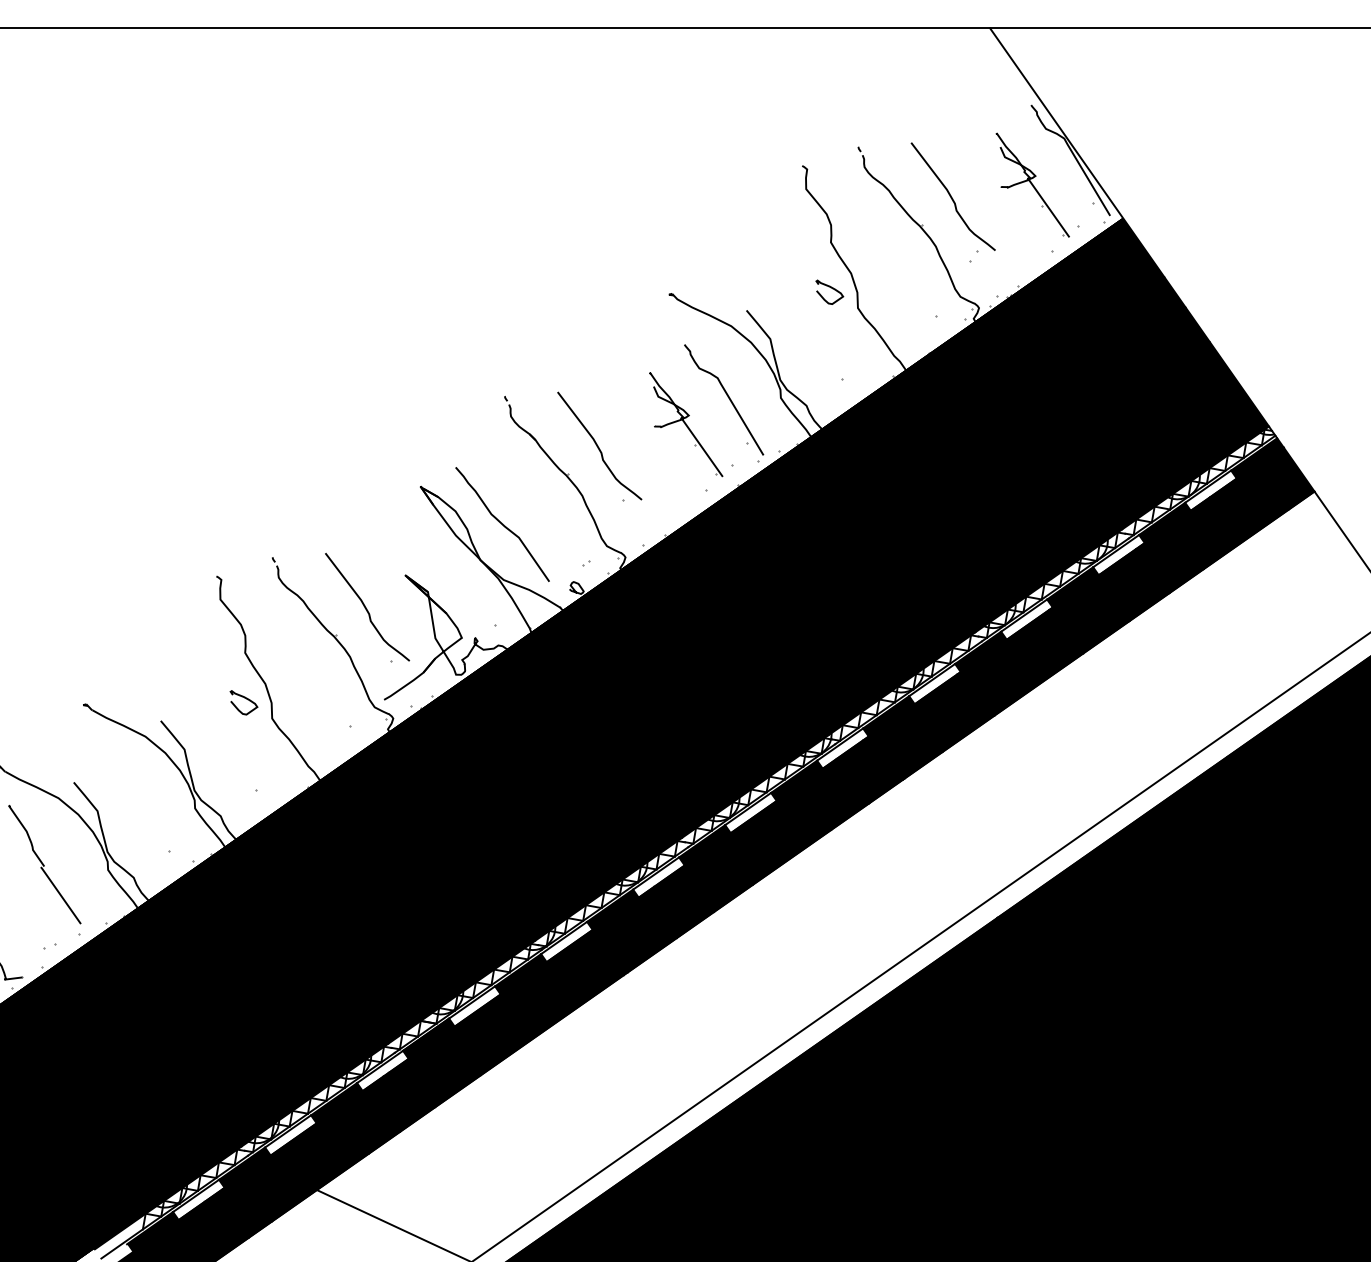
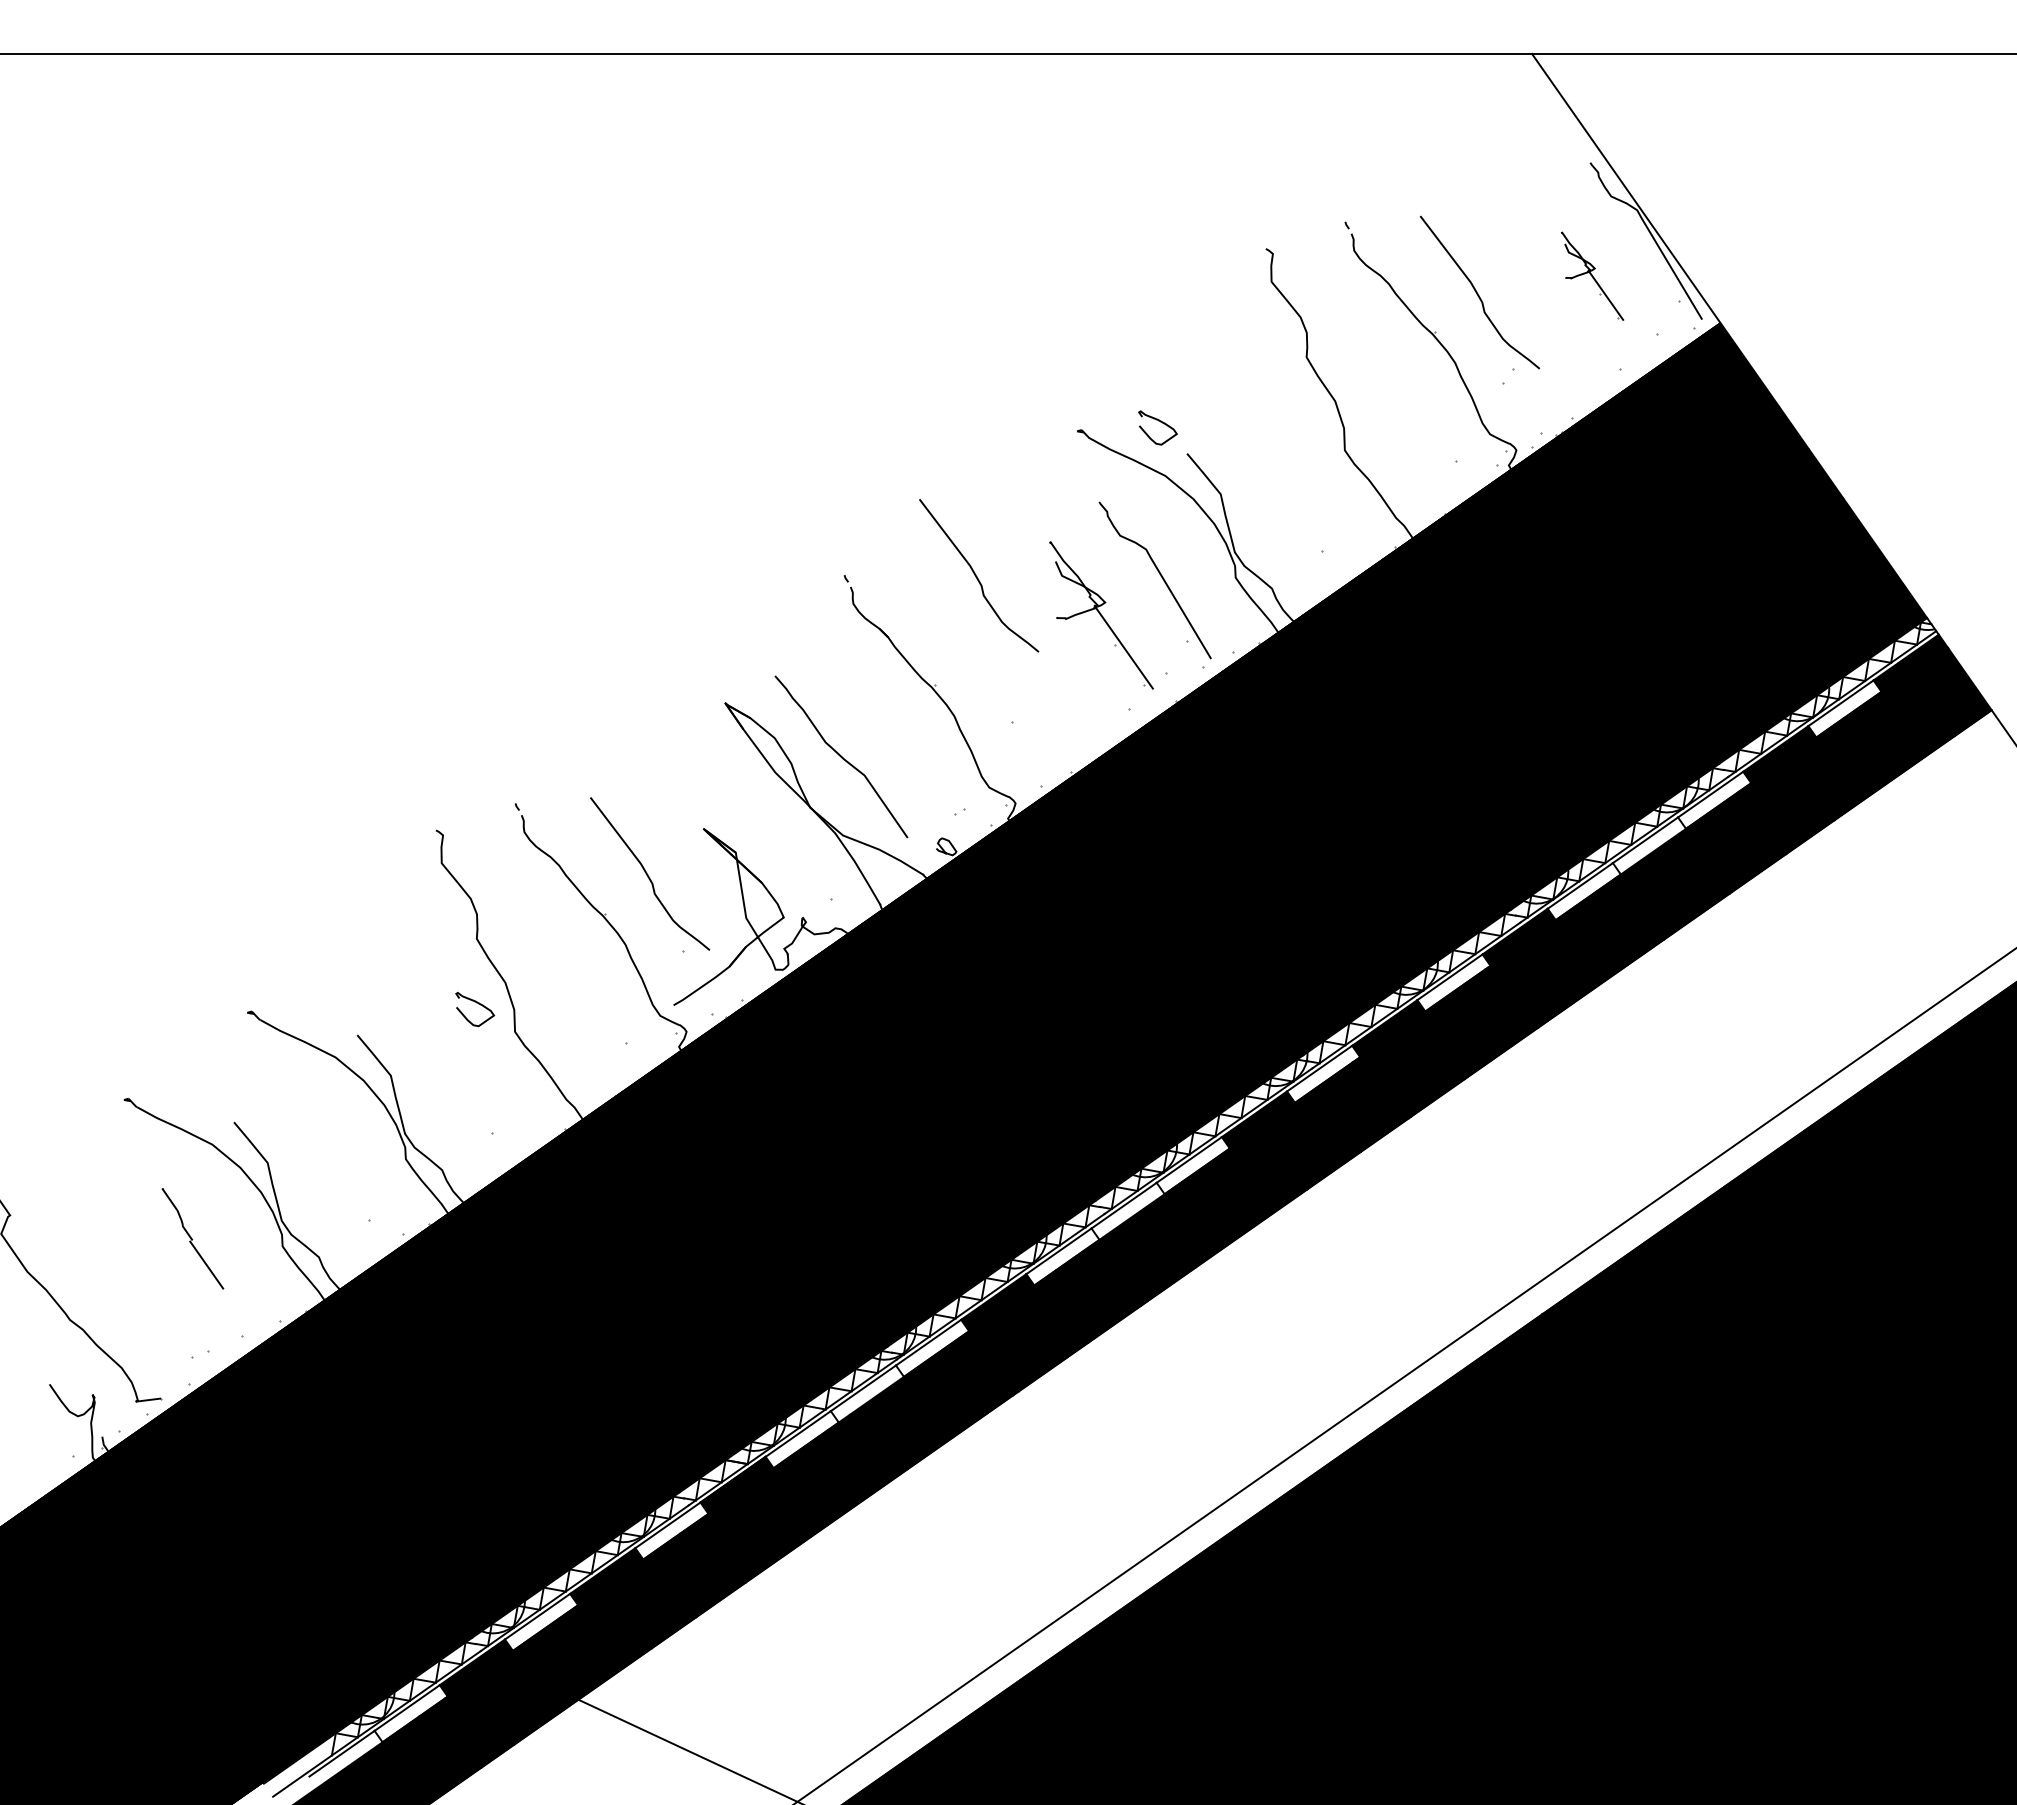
part: (1032, 185) -> (1592, 276), size x0.6
curve: (831, 288) -> (1160, 422), moved
curve: (598, 446) -> (977, 576), moved
fill: (1072, 587) -> (1649, 845), removed
fill: (704, 844) -> (1127, 1210), removed
part: (44, 864) -> (192, 1238), size x0.6
fill: (520, 973) -> (867, 1393), removed
fill: (152, 1231) -> (345, 1758), removed

